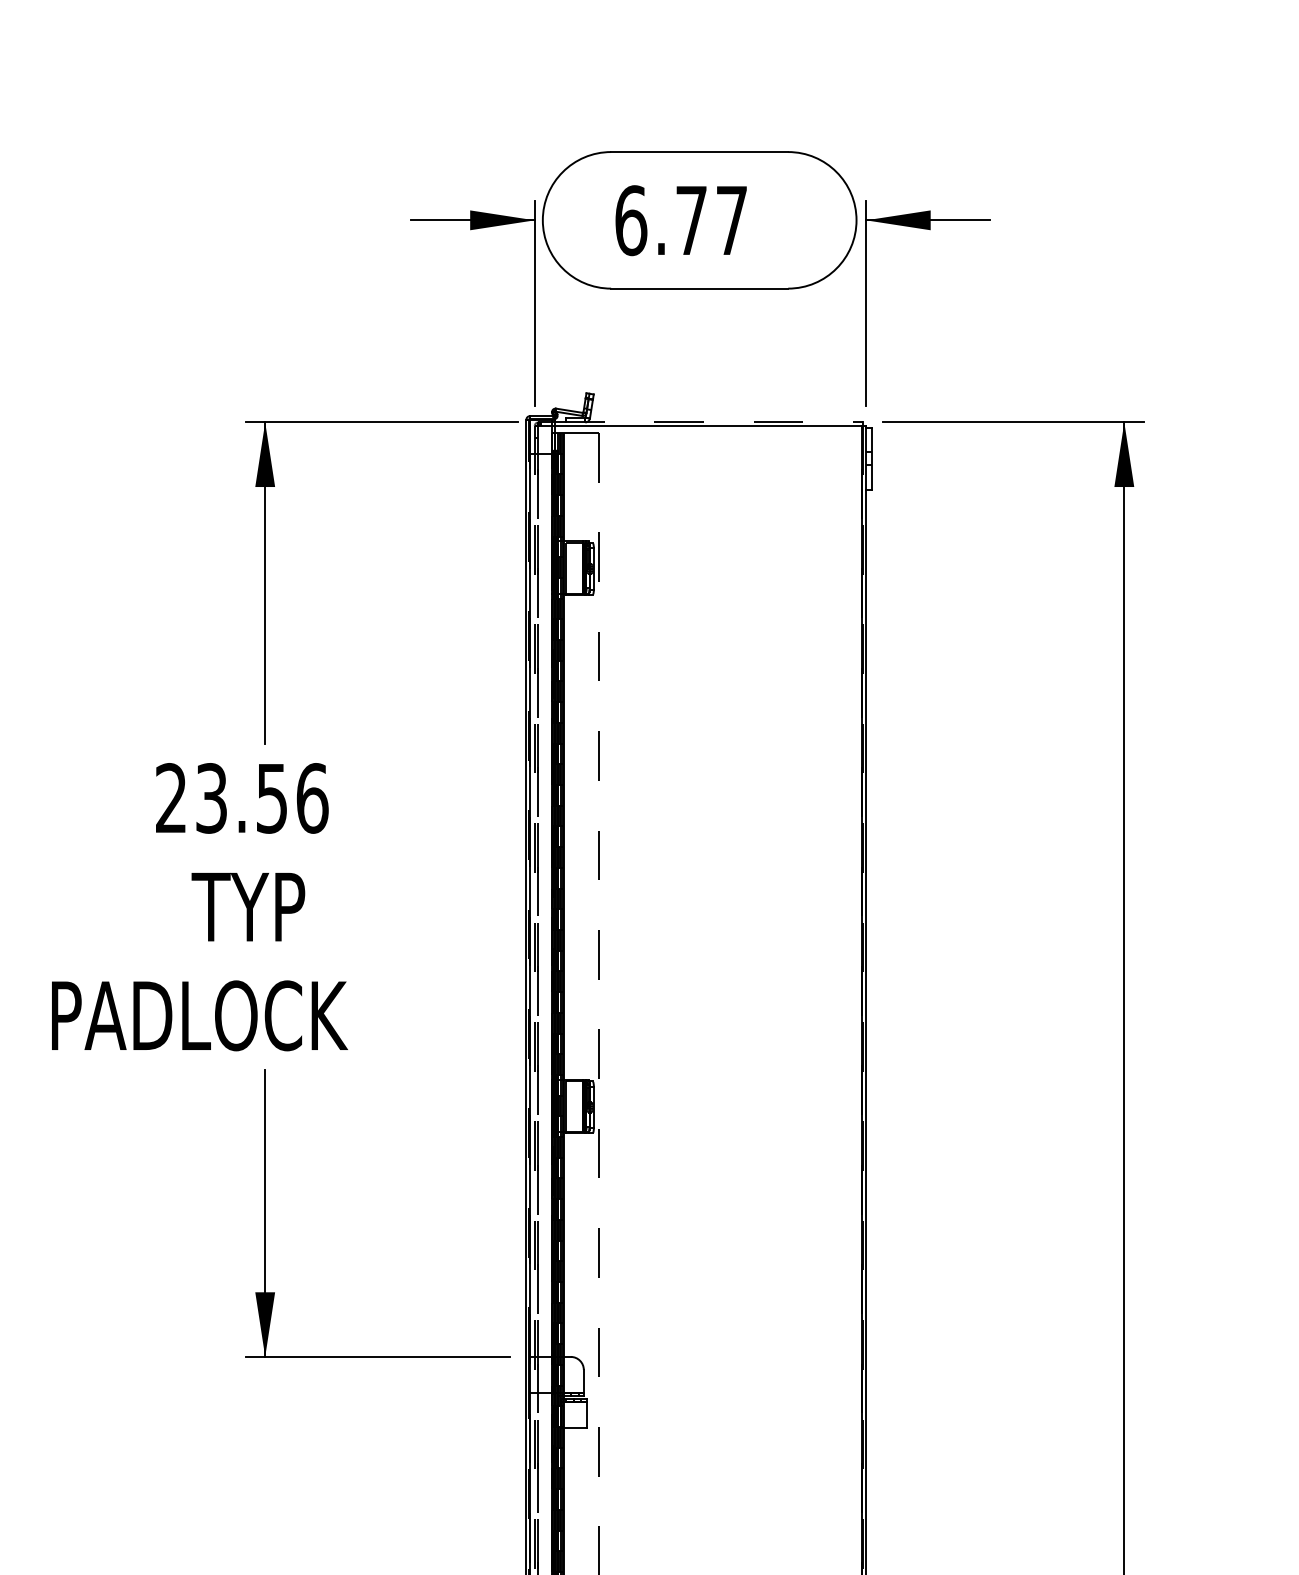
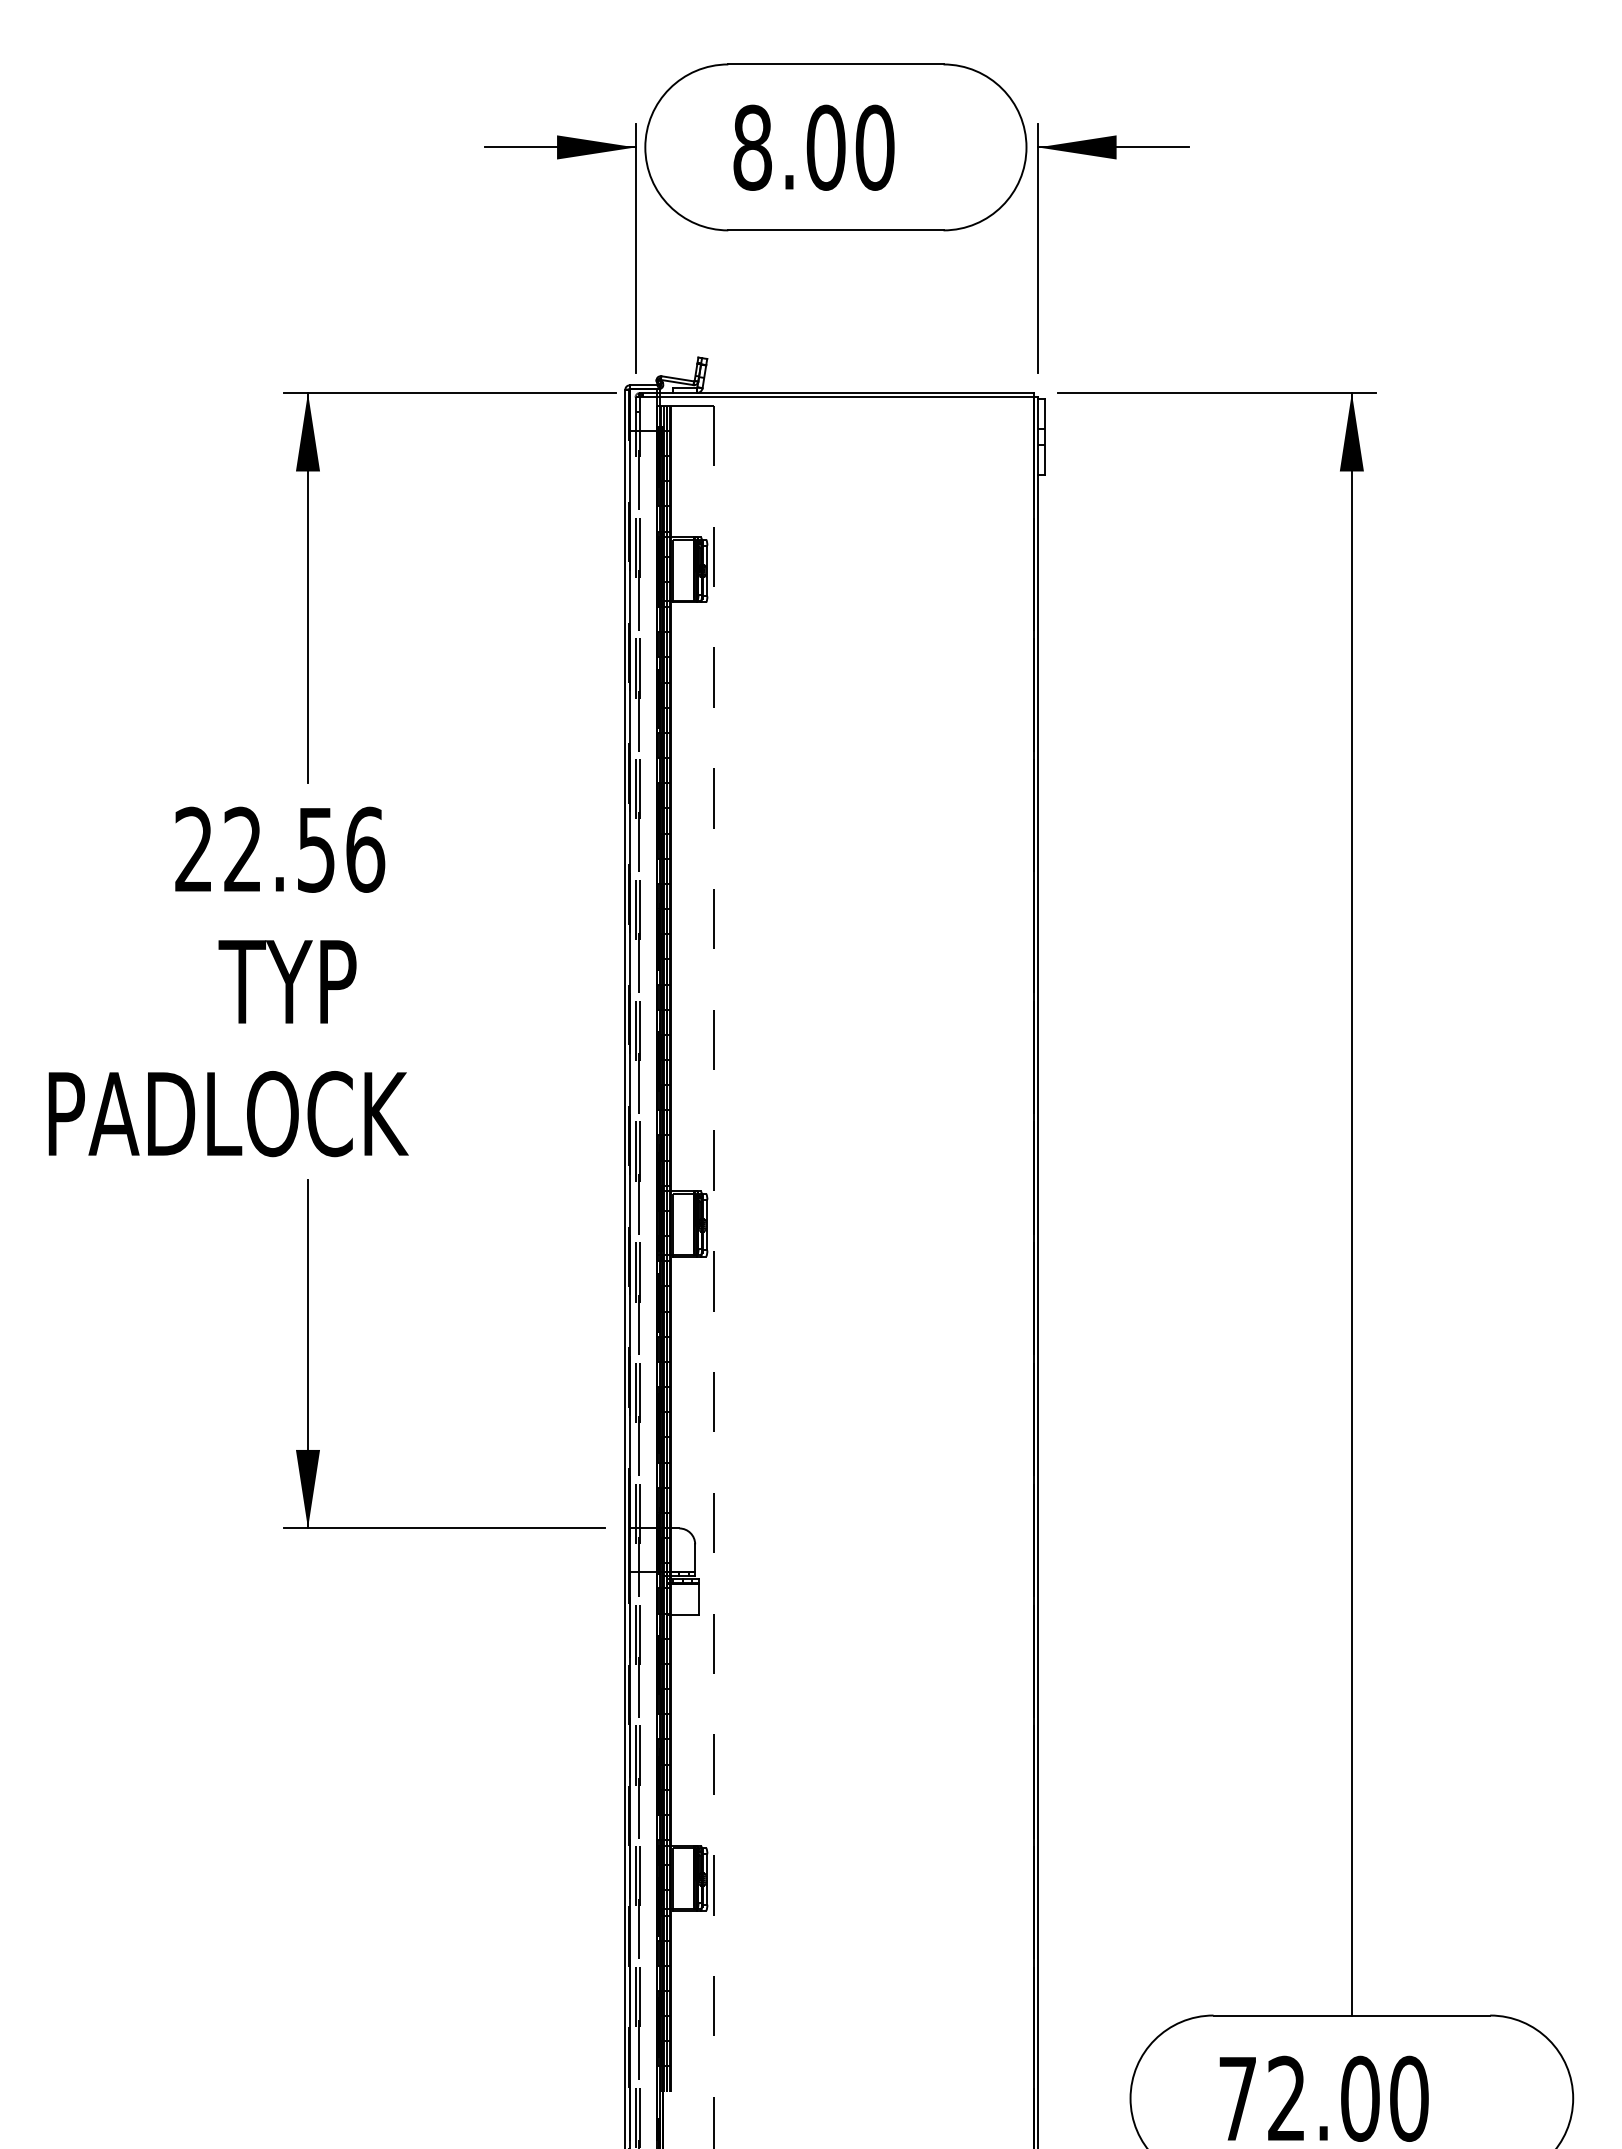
text: (681, 220) -> (813, 147), 6.77 -> 8.00
line: (709, 422) -> (847, 392), dashed -> solid
text: (211, 798) -> (242, 849), 23.56 -> 22.56

